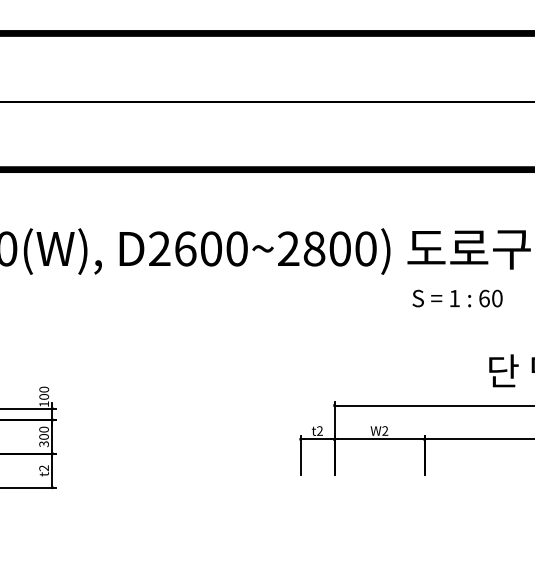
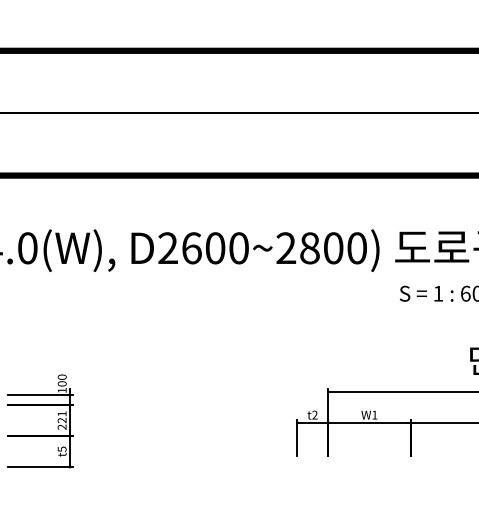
text: (385, 430) -> (375, 414), W2 -> W1
text: (43, 436) -> (61, 420), 300 -> 221
text: (43, 468) -> (61, 449), t2 -> t5

